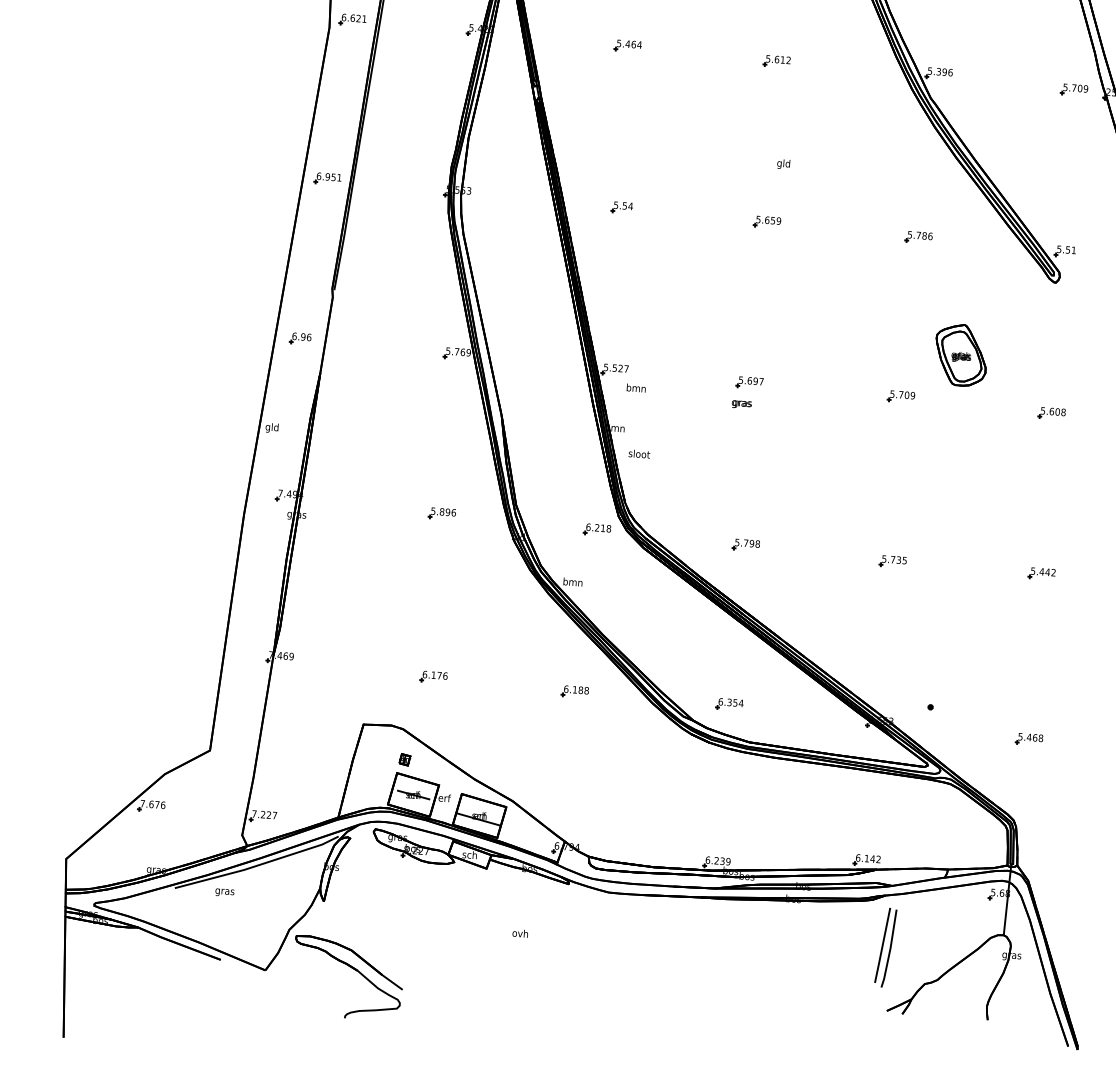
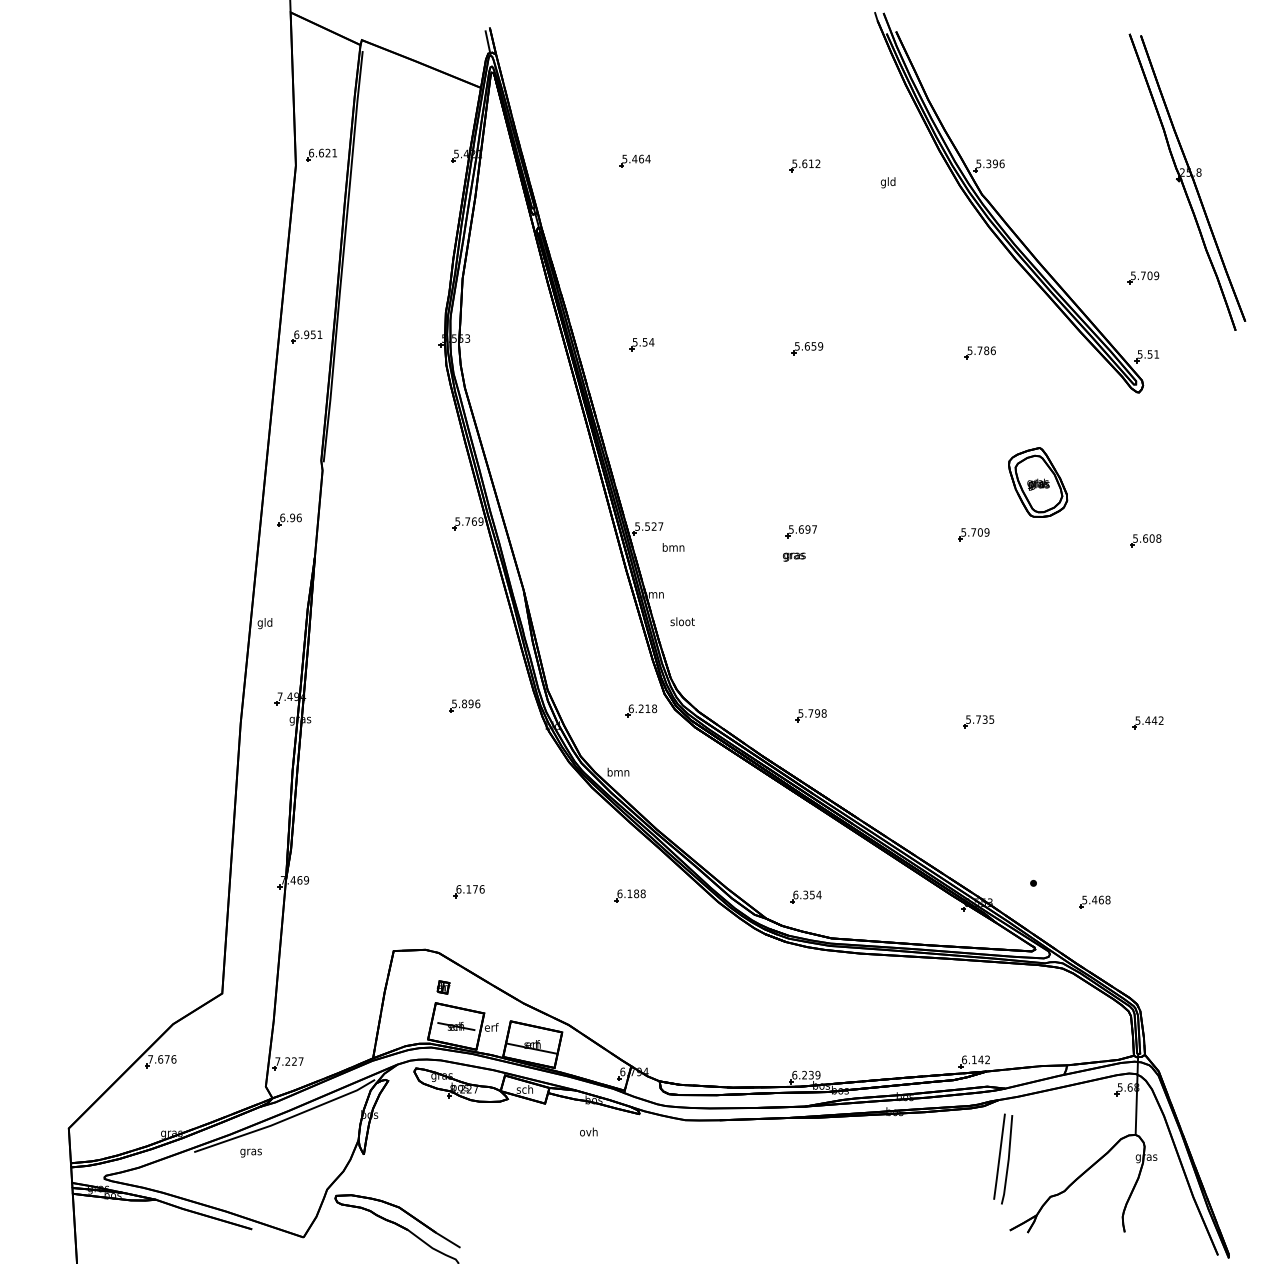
part: (1074, 89) -> (1143, 277), moved
text: (783, 164) -> (887, 182), moved
part: (1029, 738) -> (1094, 901), moved
text: (520, 932) -> (588, 1131), moved

